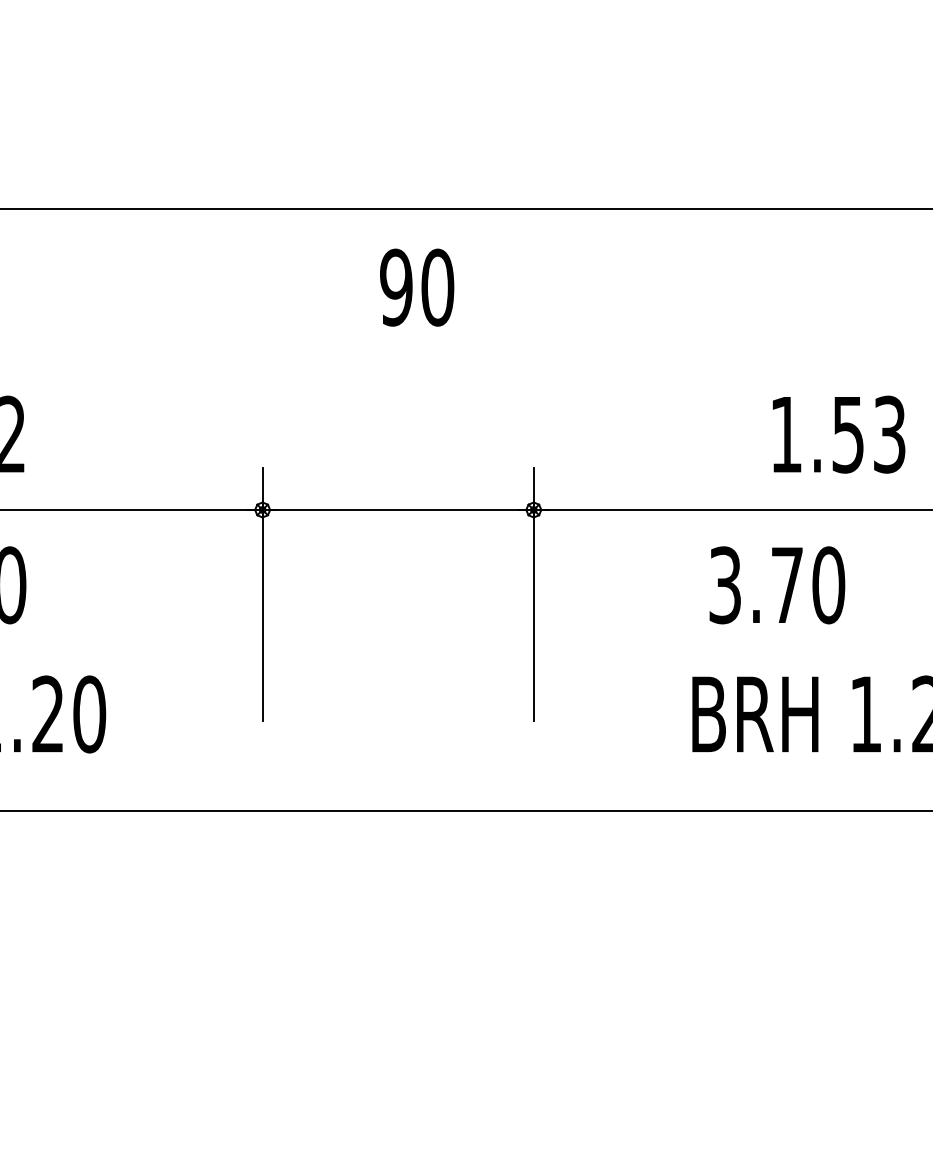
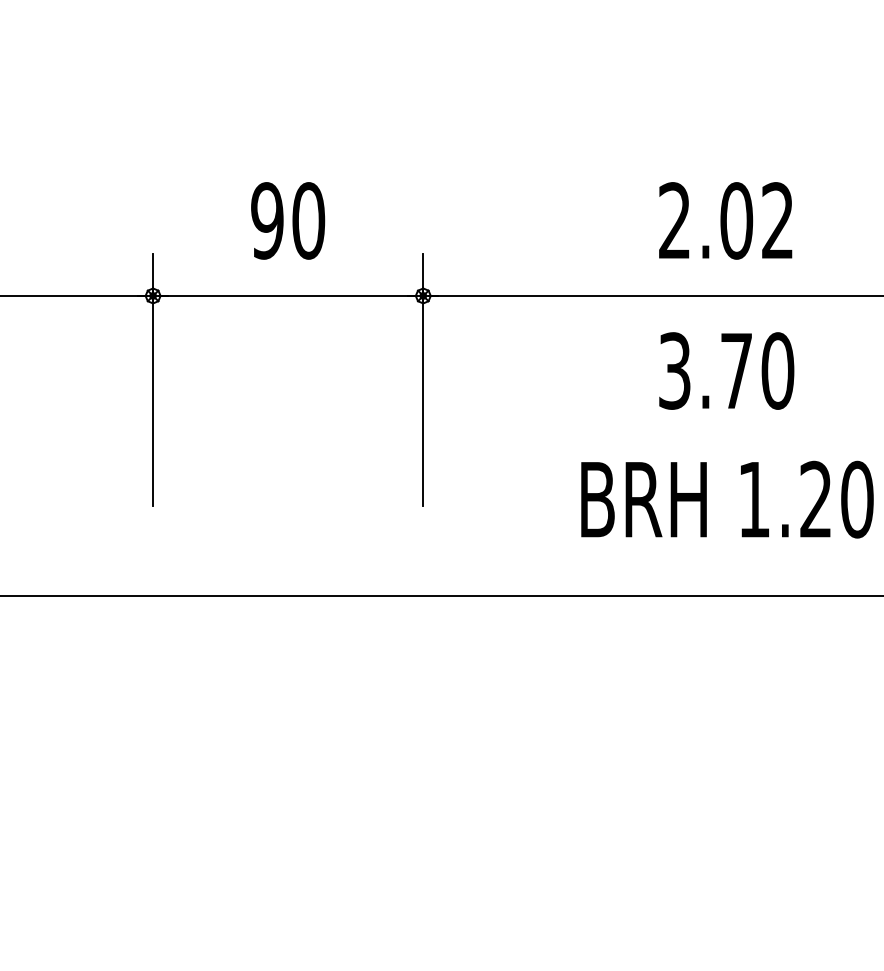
text: (417, 287) -> (288, 220), moved
text: (837, 434) -> (725, 220), 1.53 -> 2.02
text: (777, 585) -> (726, 371), moved

